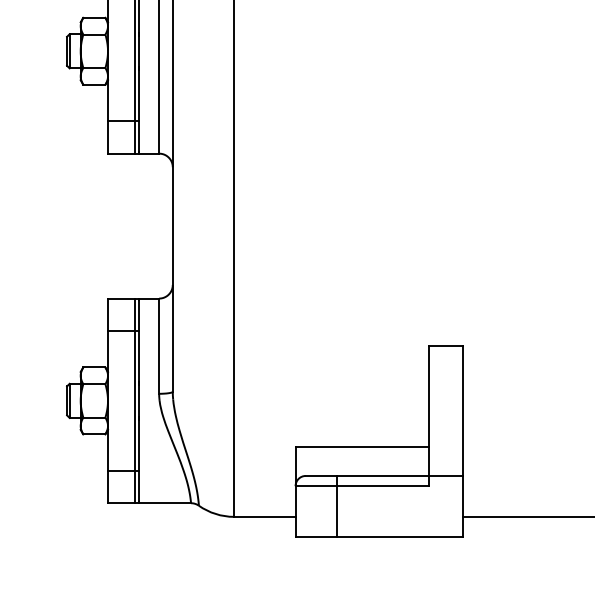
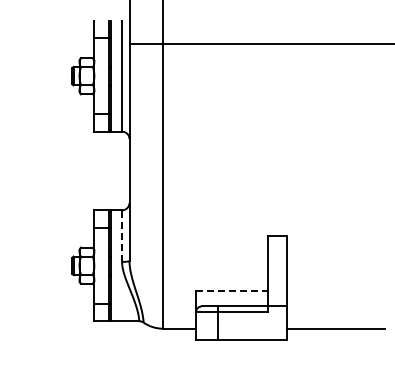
line: (159, 346) -> (122, 236), solid -> dashed
line: (362, 446) -> (232, 290), solid -> dashed

